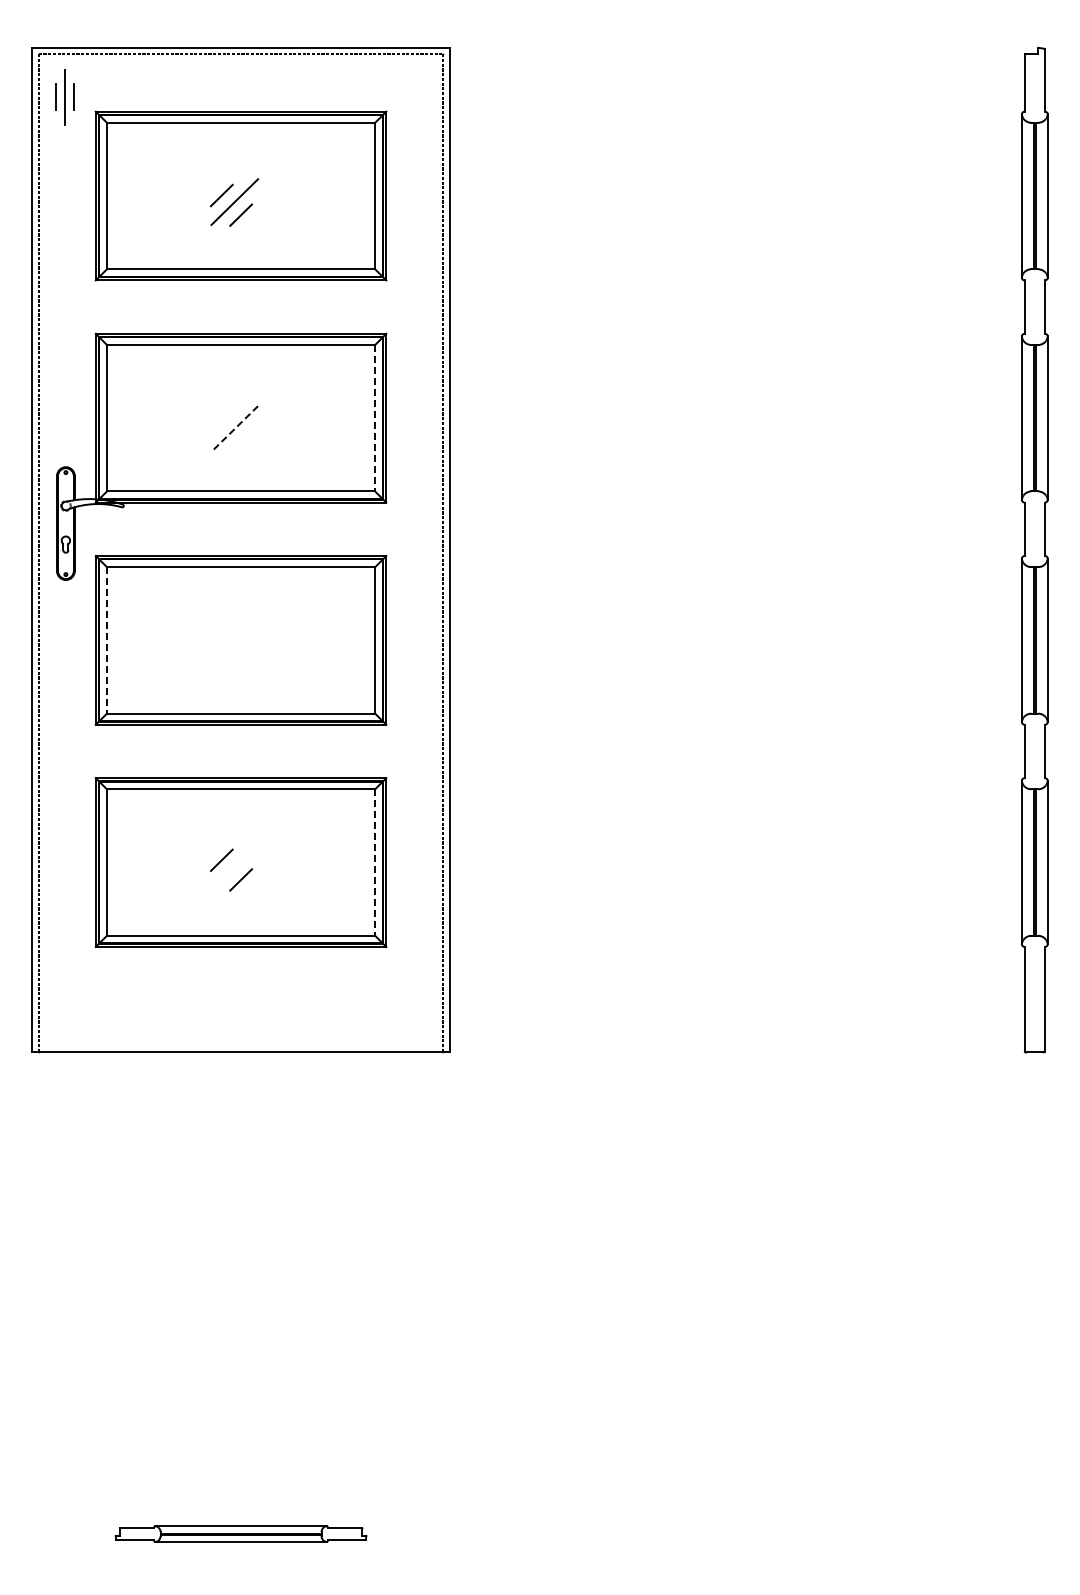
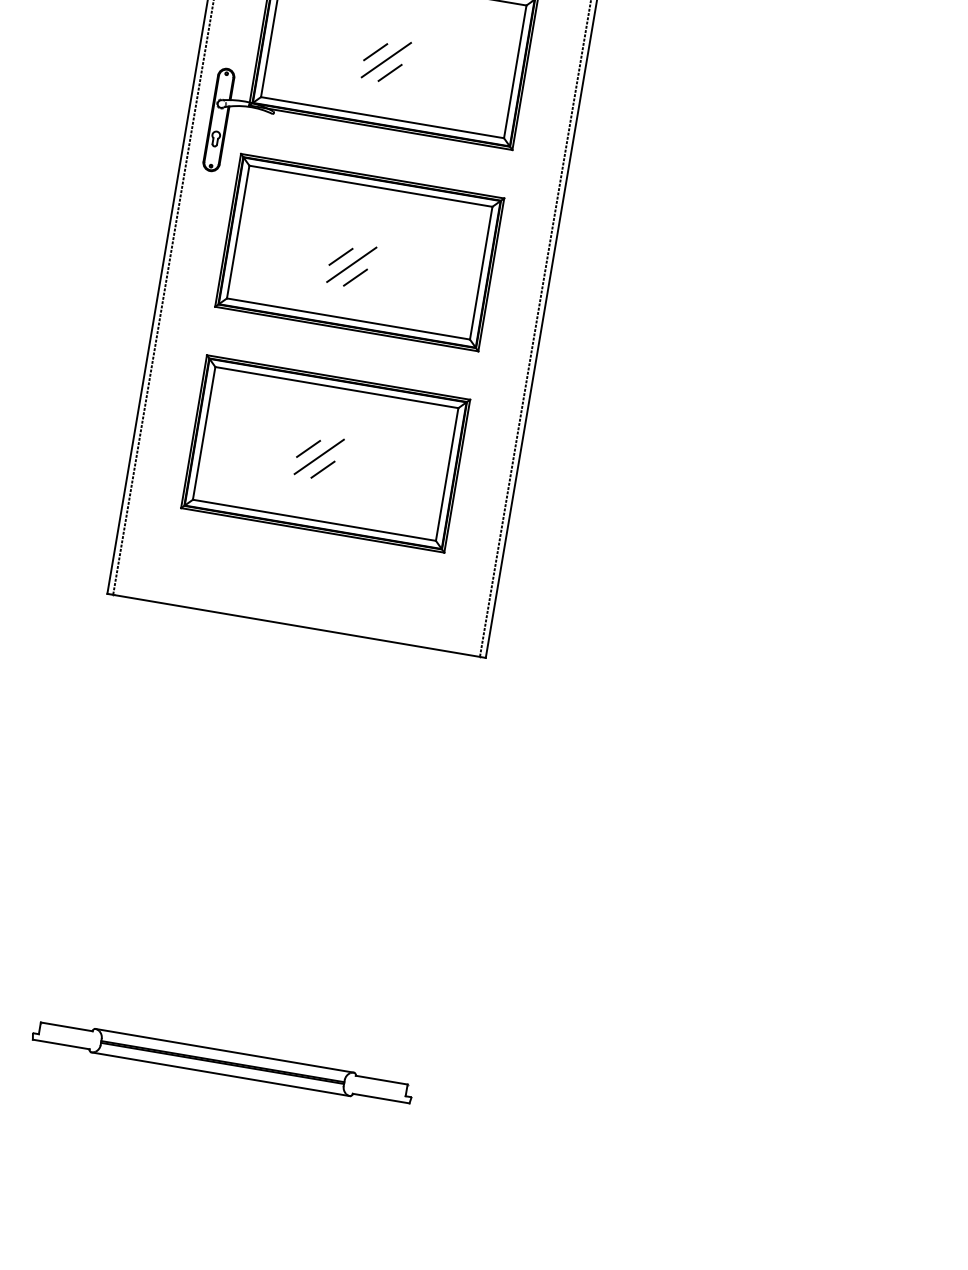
line: (375, 418) -> (515, 72), dashed -> solid
line: (221, 422) -> (375, 52), added
line: (234, 429) -> (386, 60), dashed -> solid
line: (240, 441) -> (389, 72), added
line: (106, 640) -> (237, 232), dashed -> solid
line: (221, 648) -> (340, 256), added
line: (234, 654) -> (351, 264), added
line: (240, 667) -> (355, 277), added
line: (375, 863) -> (447, 475), dashed -> solid
line: (234, 866) -> (319, 456), added
part: (240, 1533) -> (222, 1061), size x1.67

